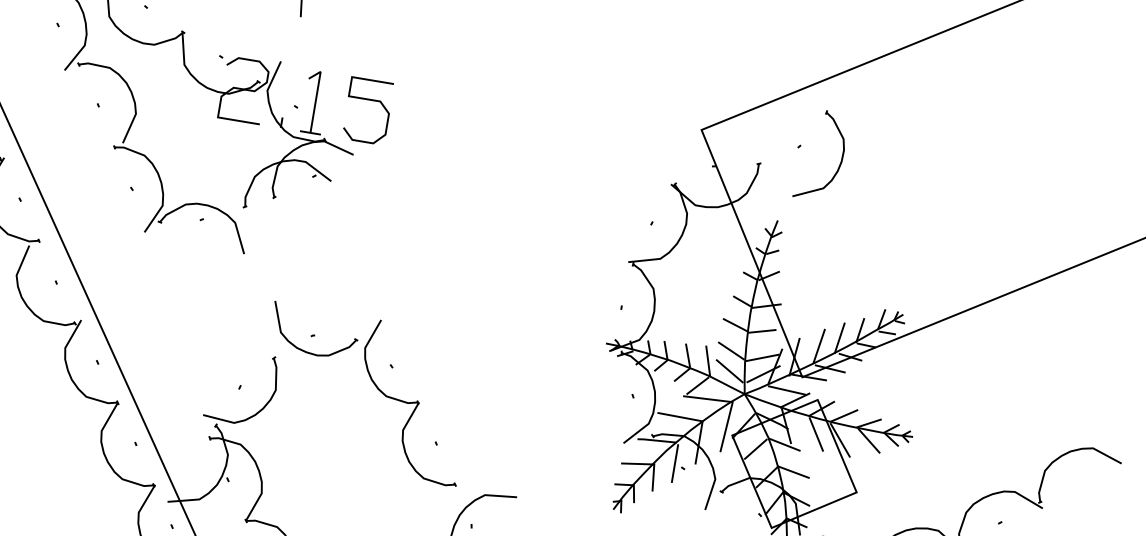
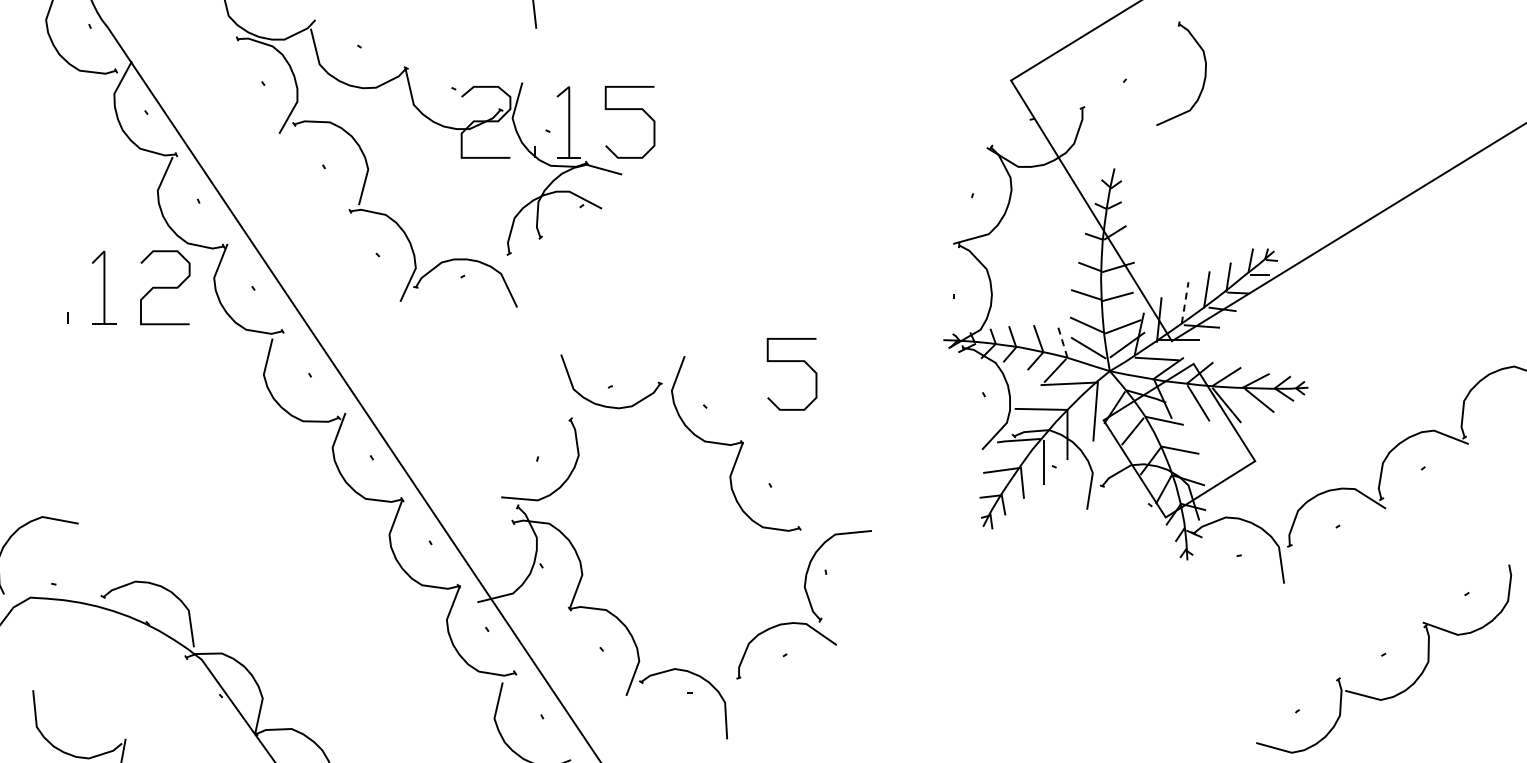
part: (841, 158) -> (1204, 73), moved
curve: (472, 339) -> (791, 361), added
line: (819, 345) -> (1185, 302), solid -> dashed
line: (708, 360) -> (1062, 340), solid -> dashed

